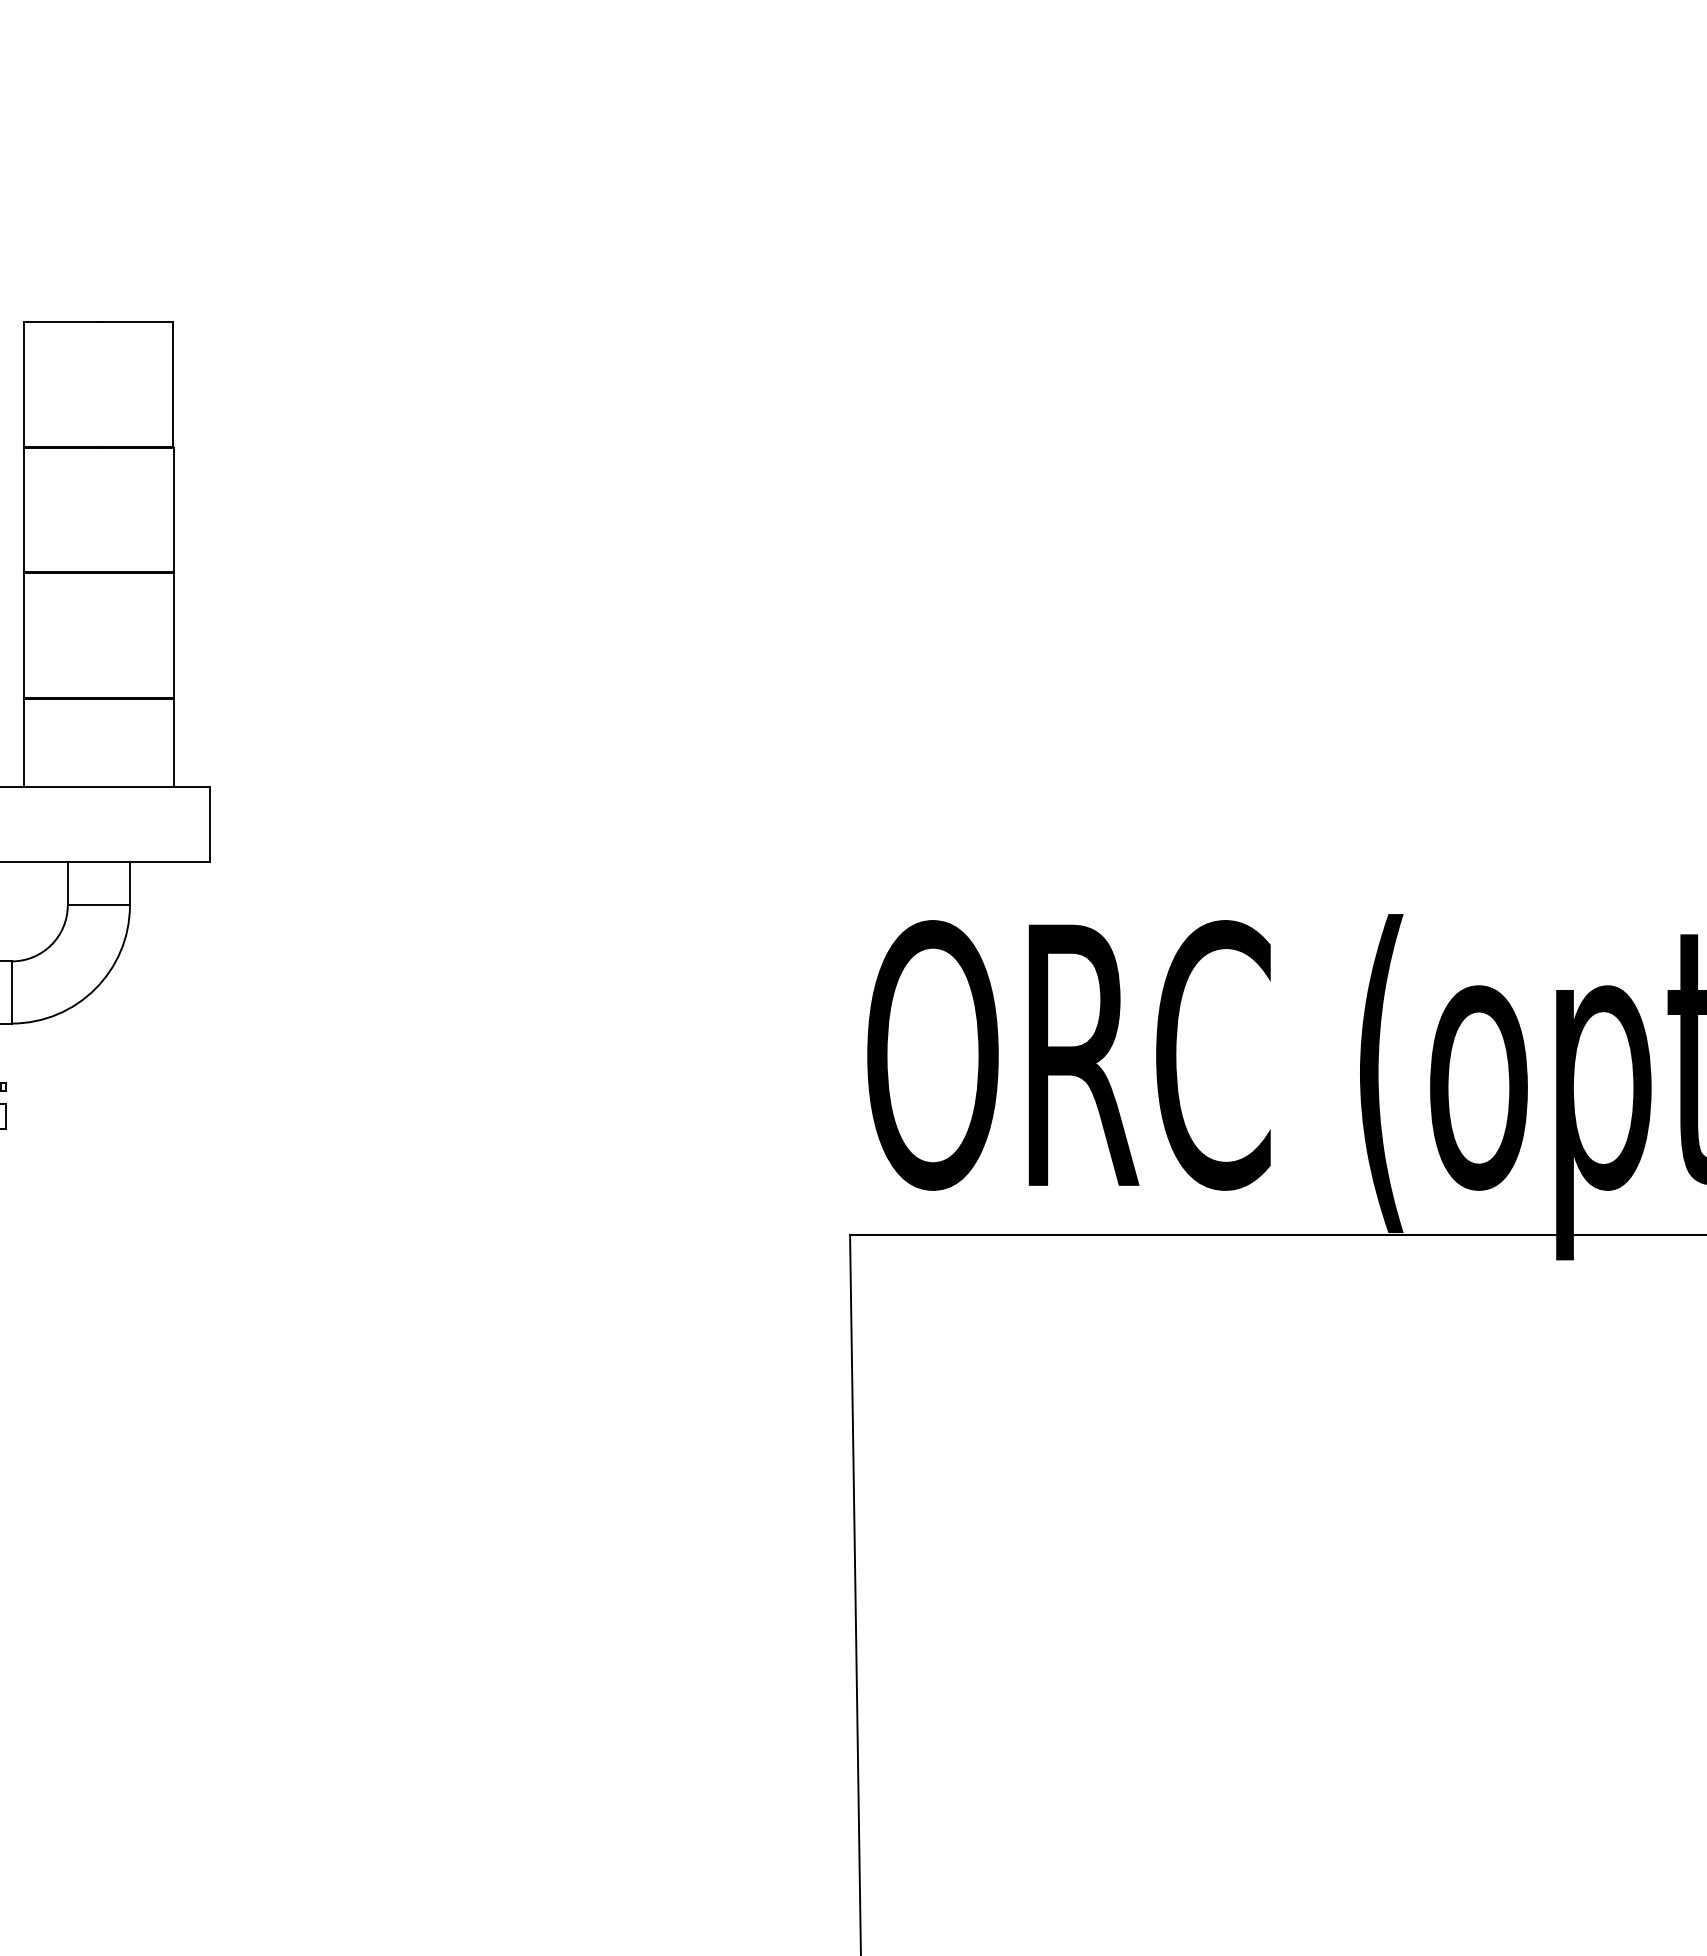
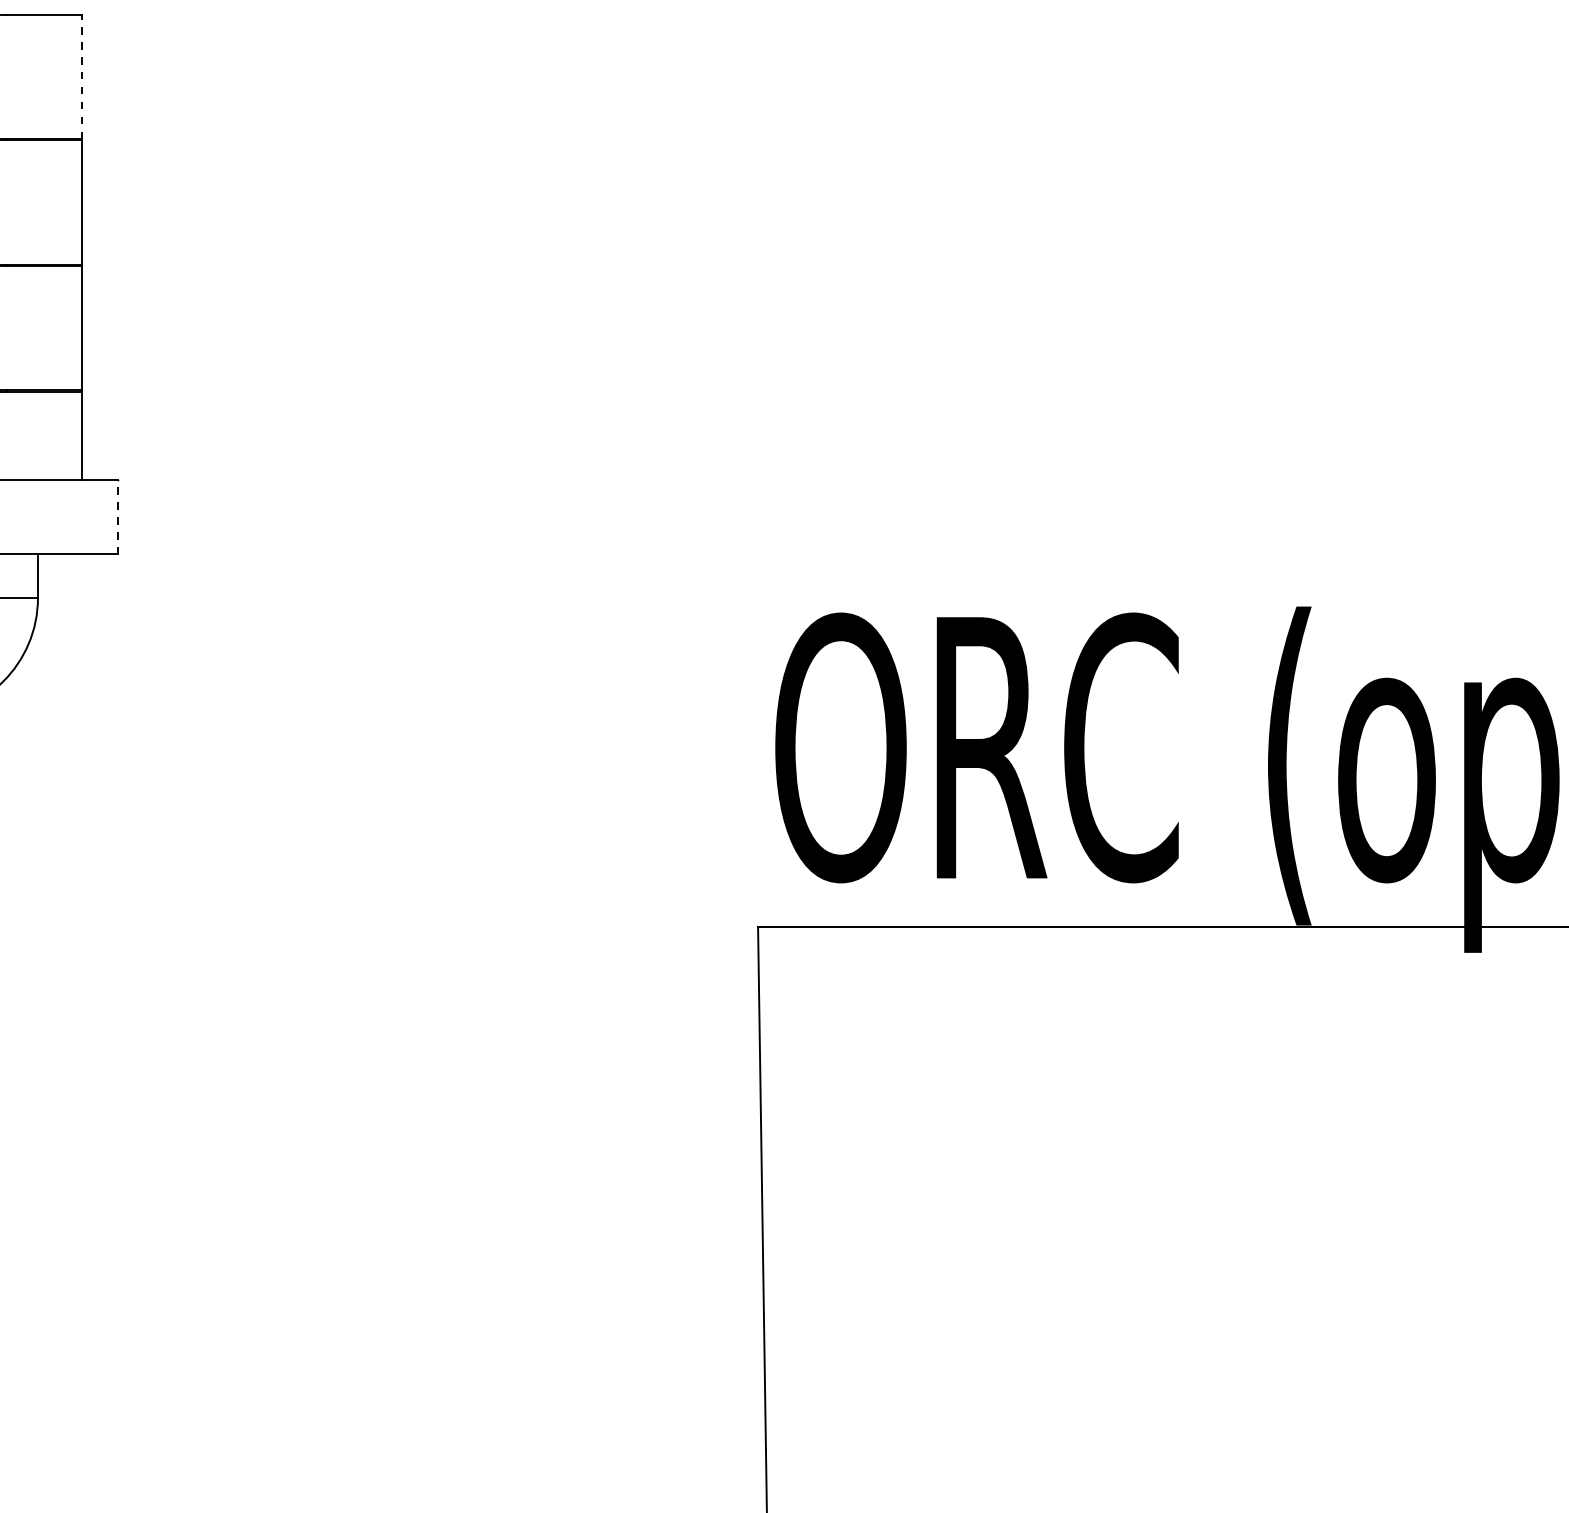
line: (173, 383) -> (81, 76), solid -> dashed
line: (209, 824) -> (117, 517), solid -> dashed

